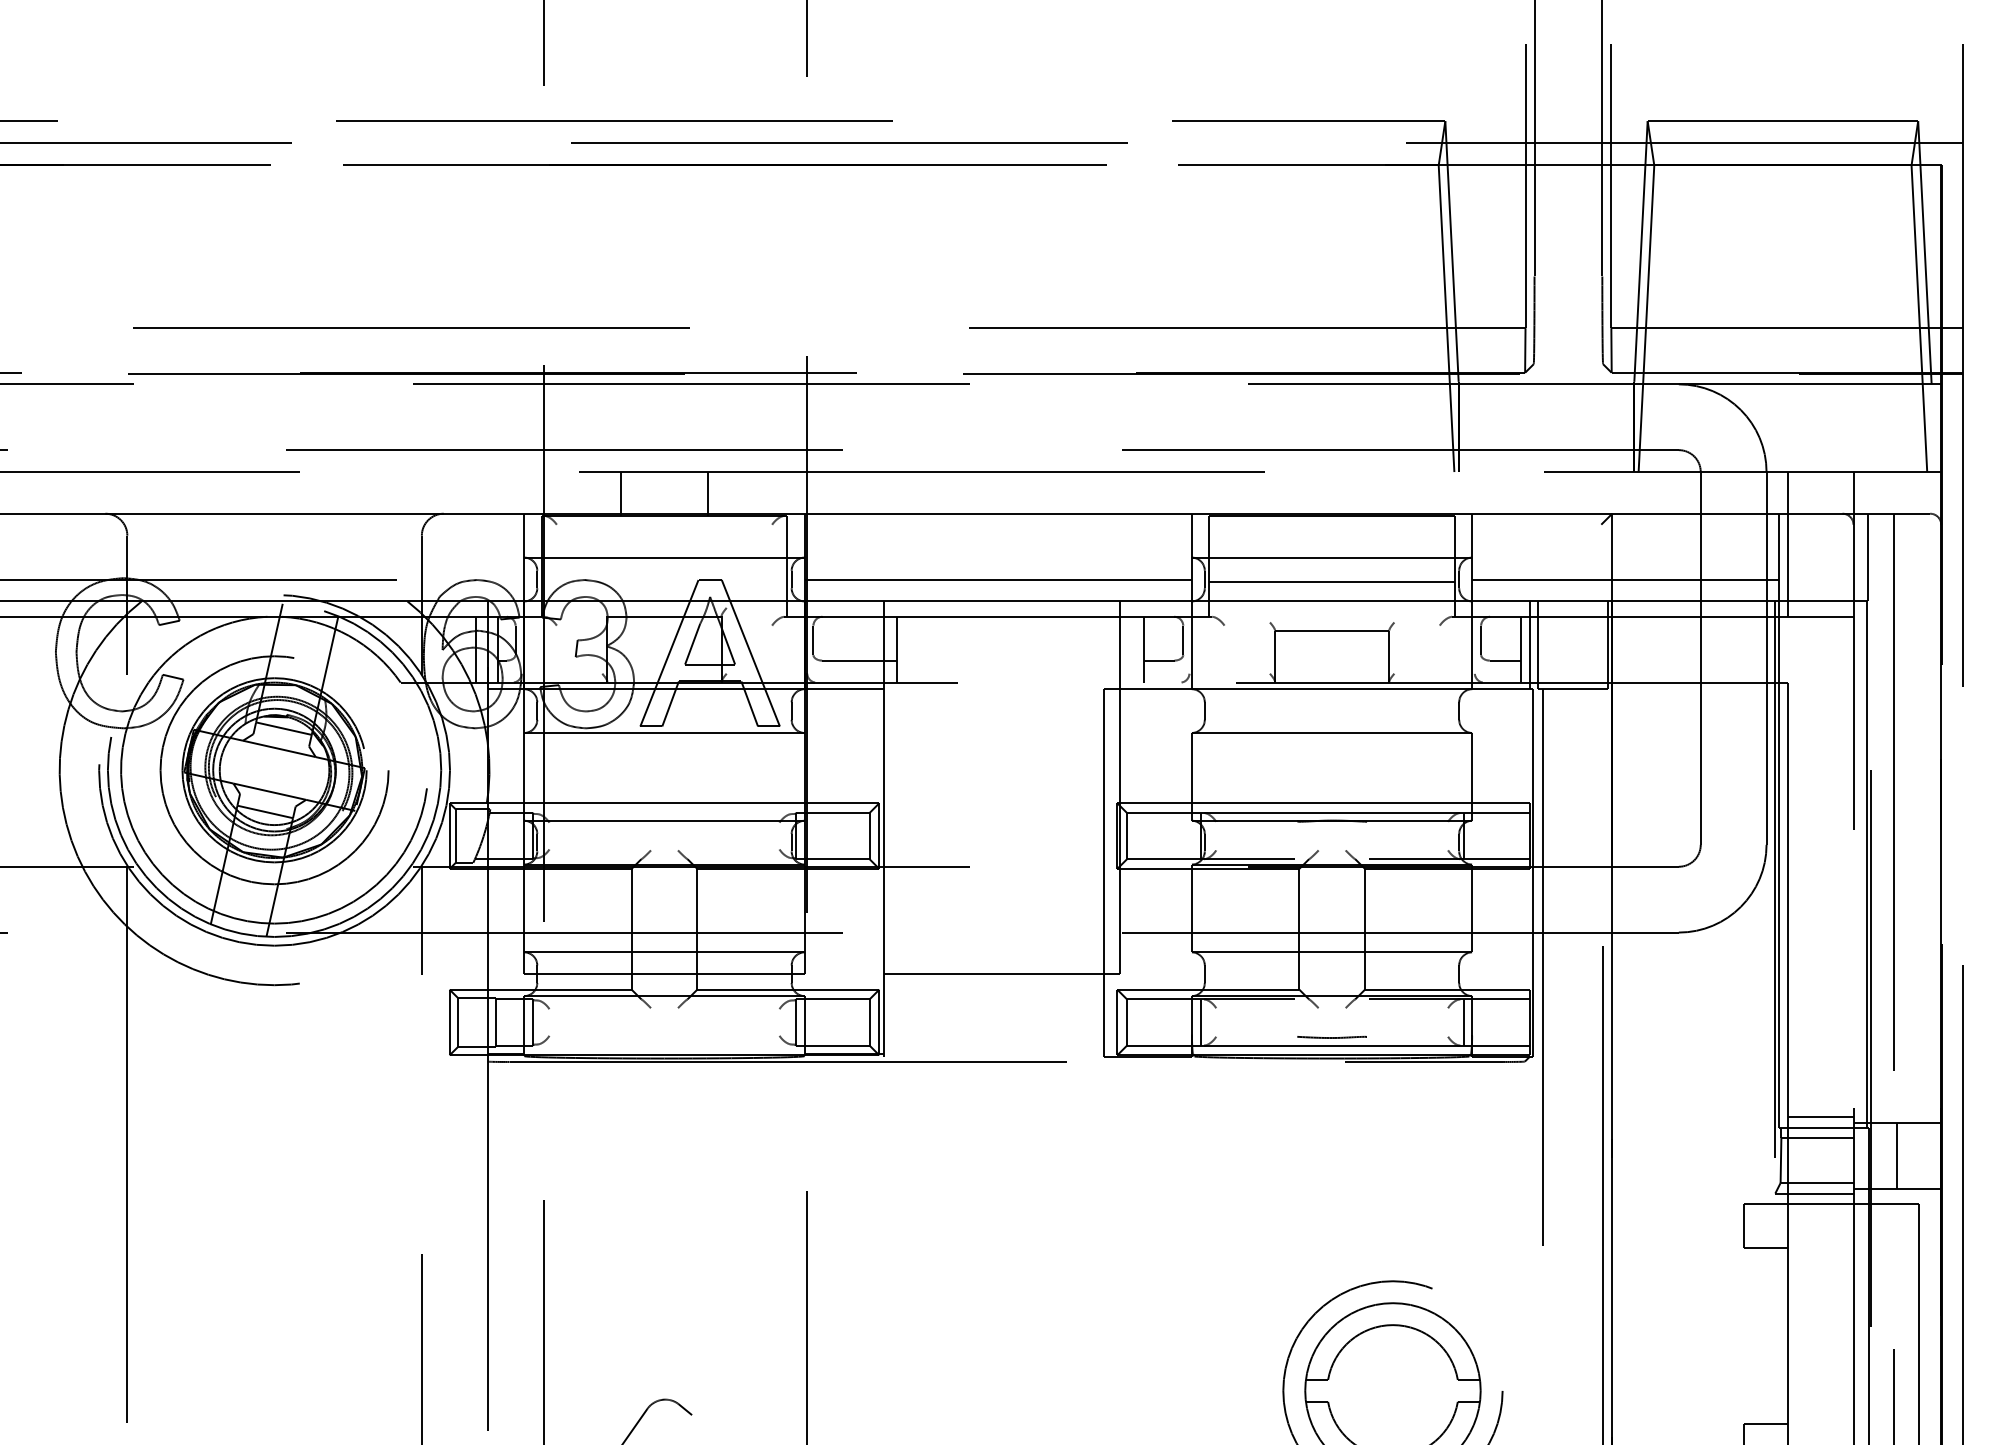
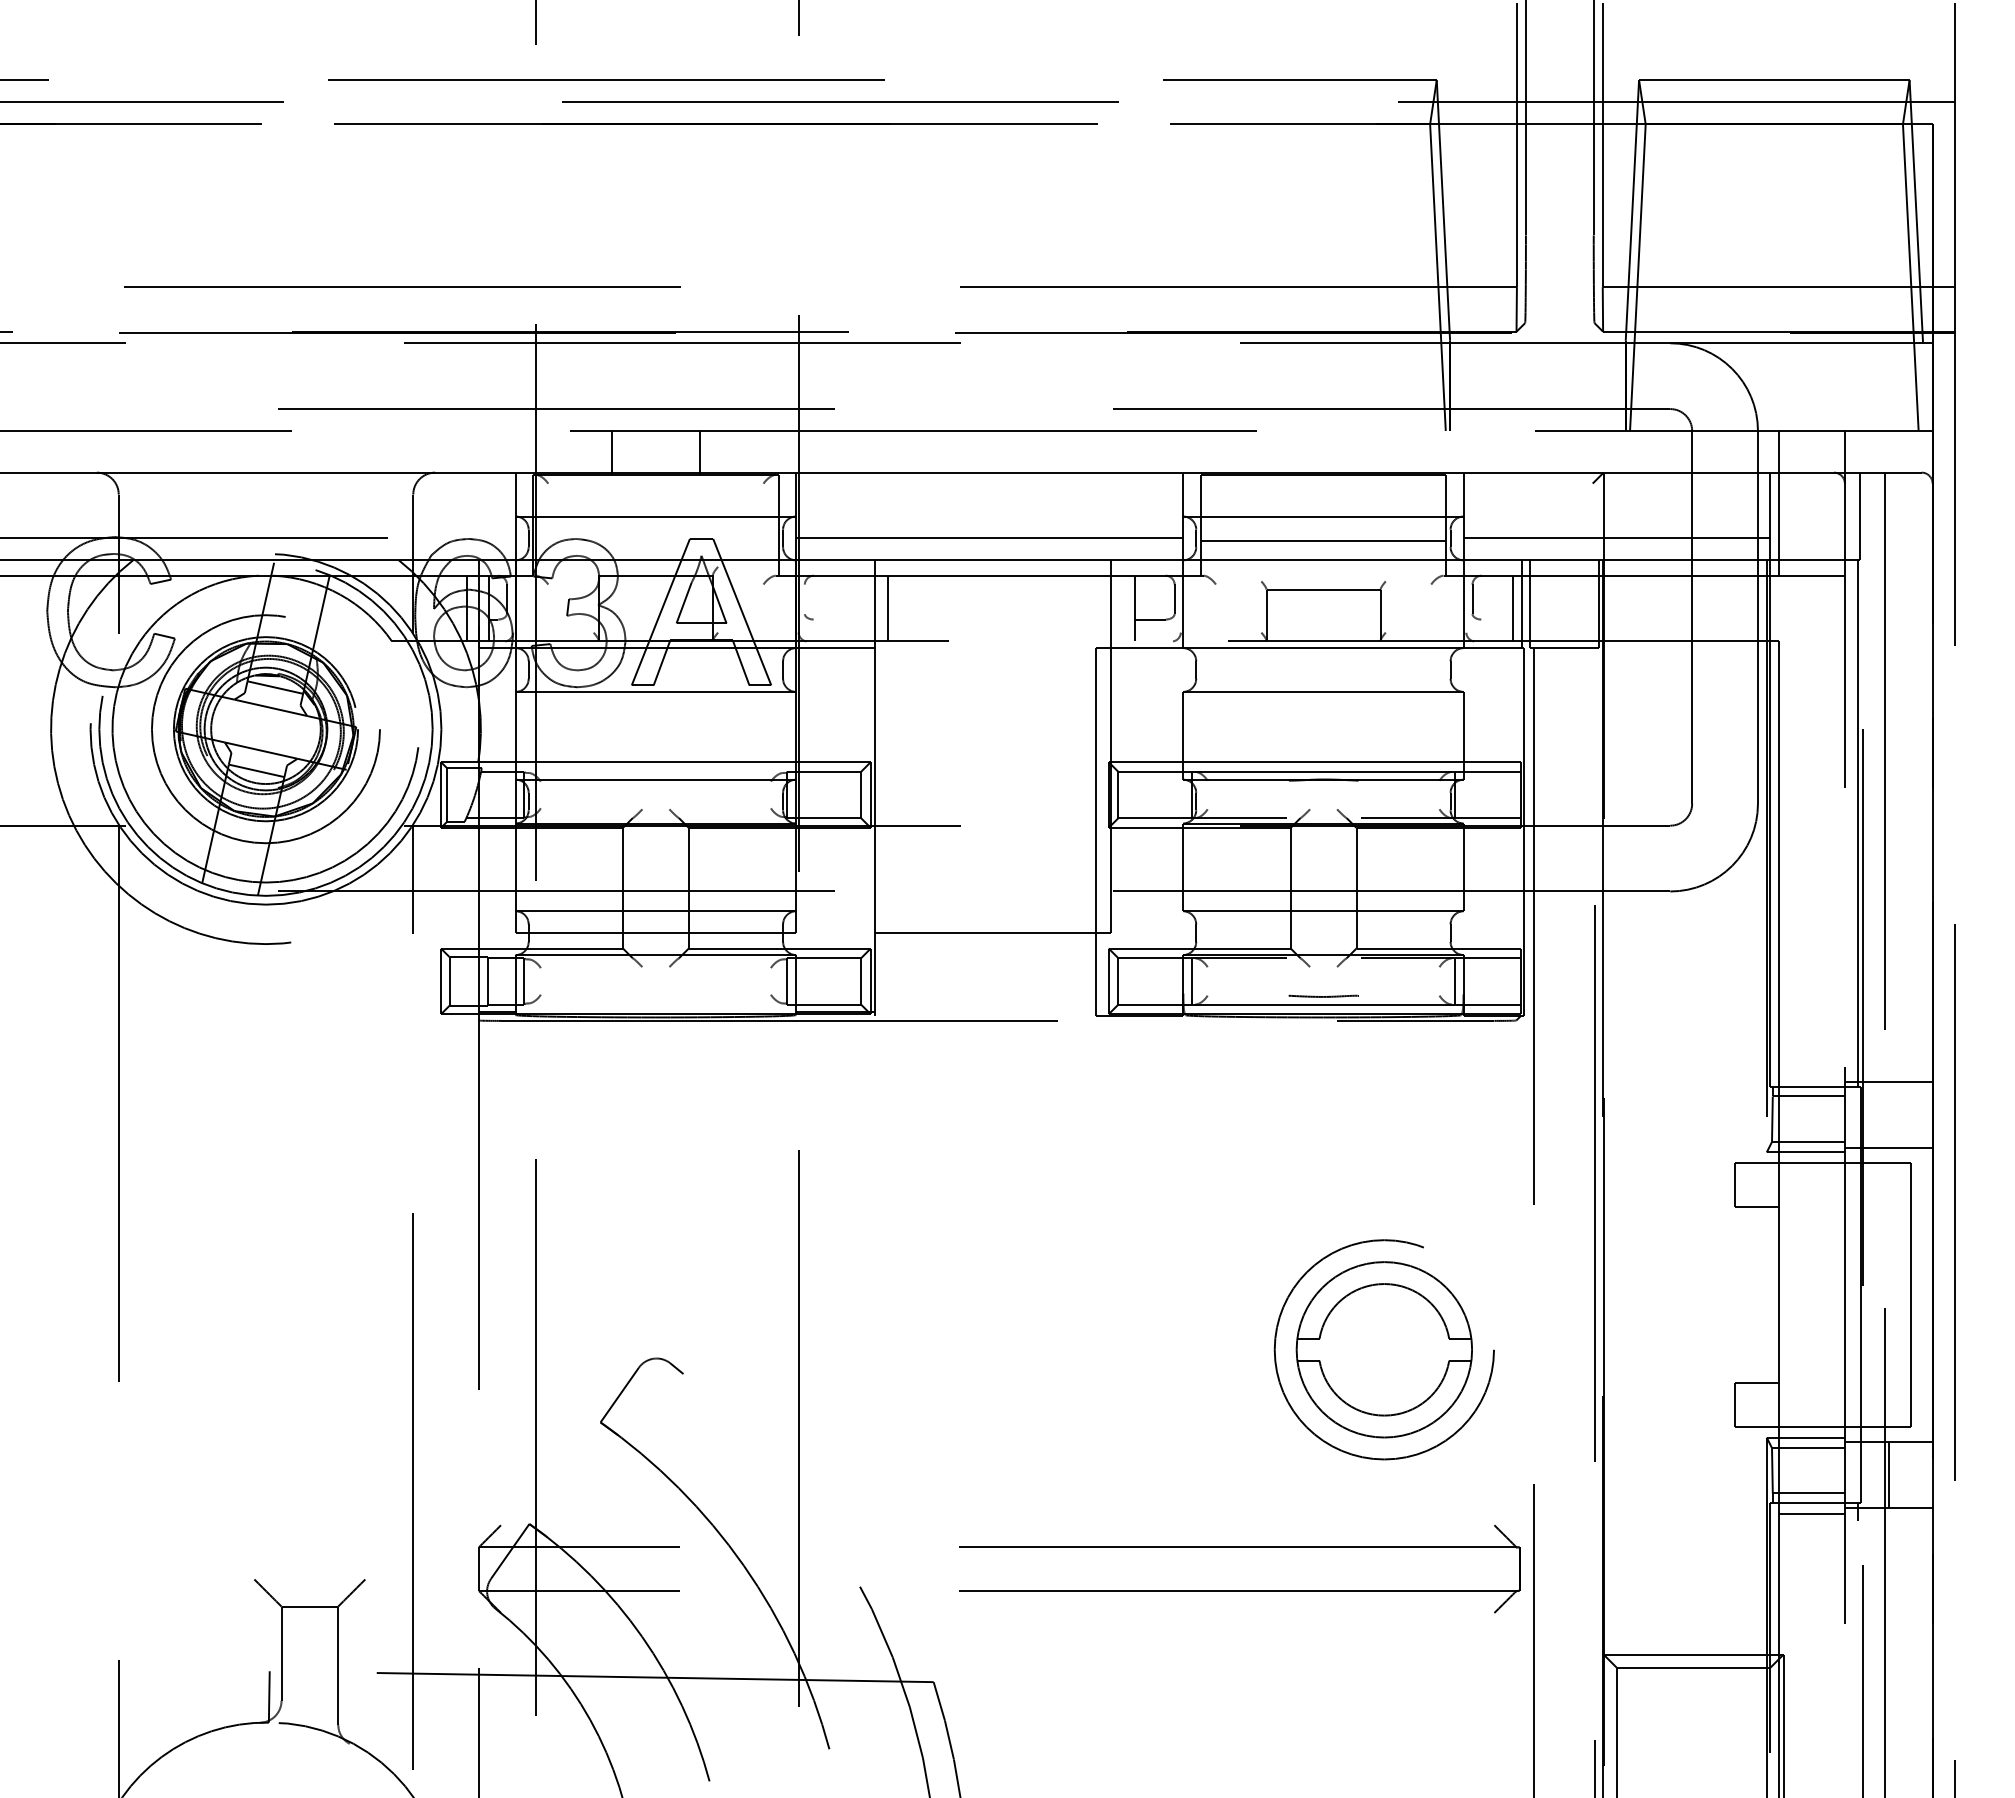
line: (813, 640) -> (804, 599), removed
line: (859, 660) -> (850, 619), removed
line: (1505, 660) -> (1496, 619), removed
line: (1820, 1116) -> (1811, 1075), removed
line: (1897, 1155) -> (1888, 1114), removed

